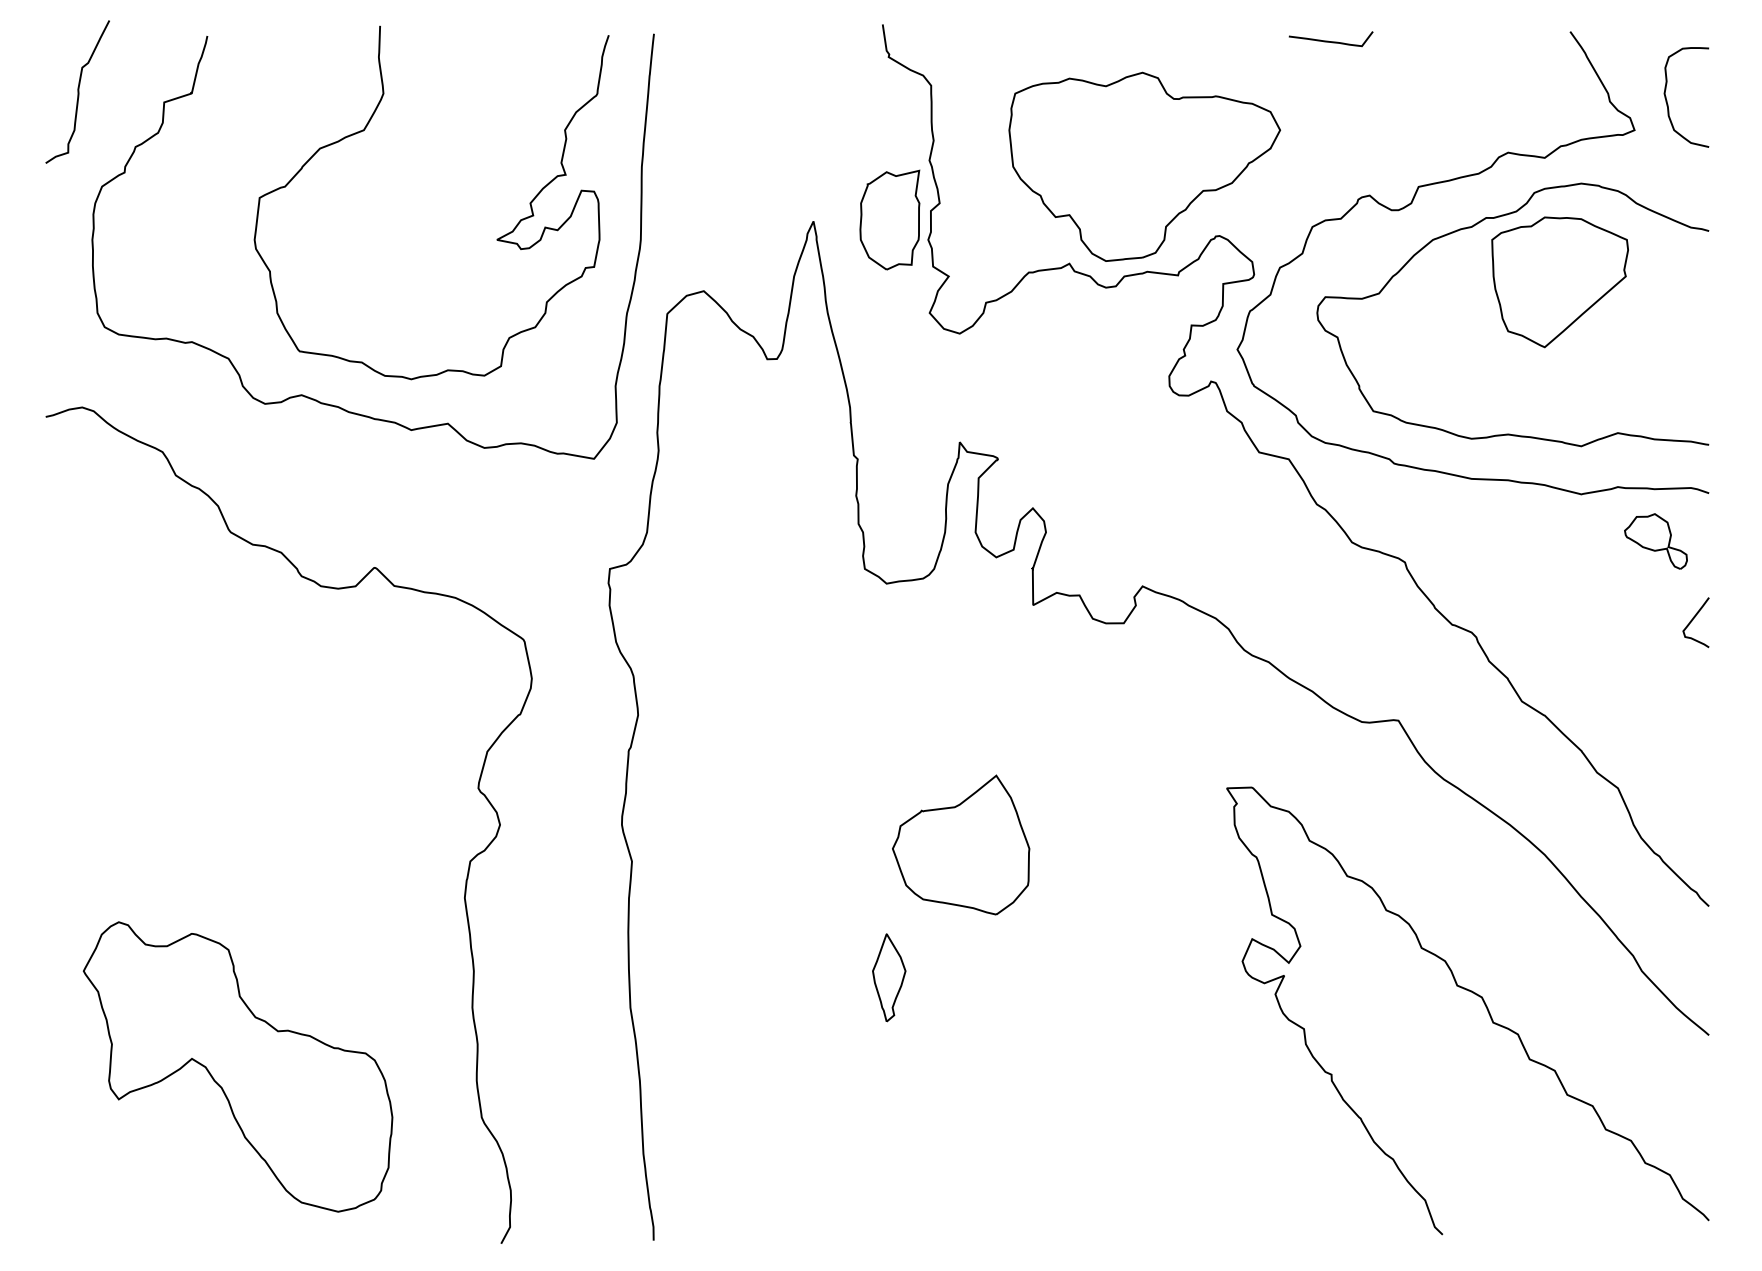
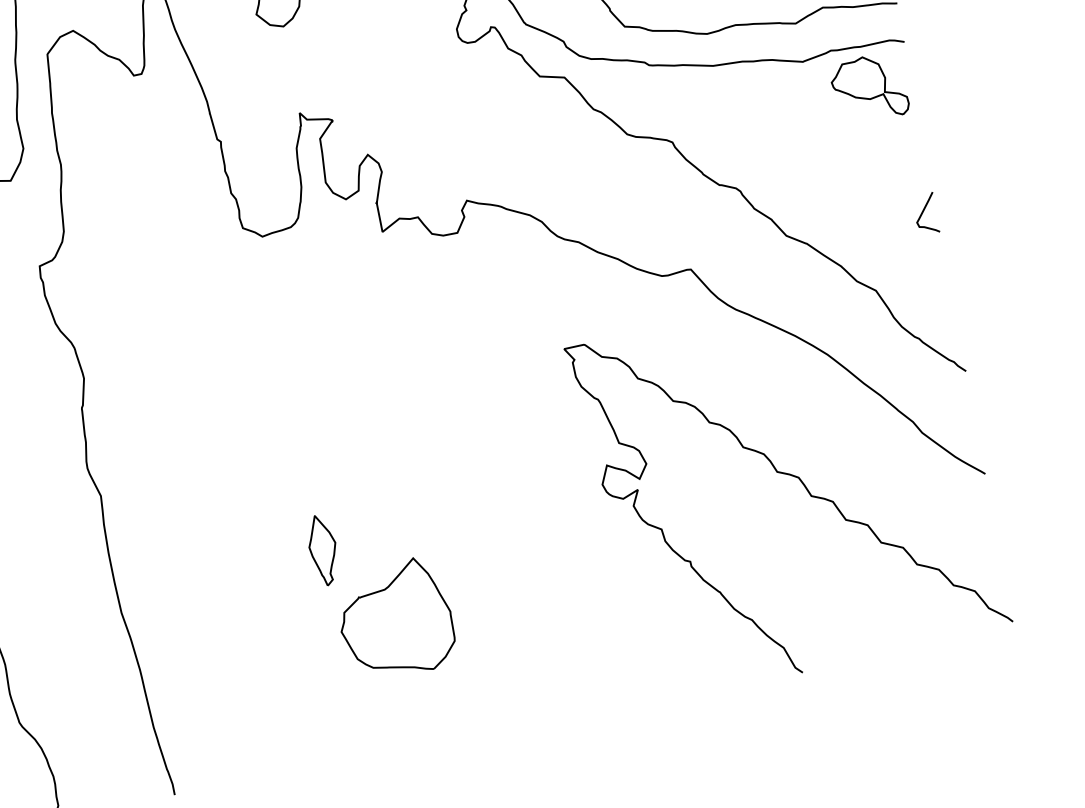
part: (1655, 541) -> (869, 88), size x1.43
curve: (1692, 621) -> (922, 213), moved
part: (961, 844) -> (395, 618), moved

